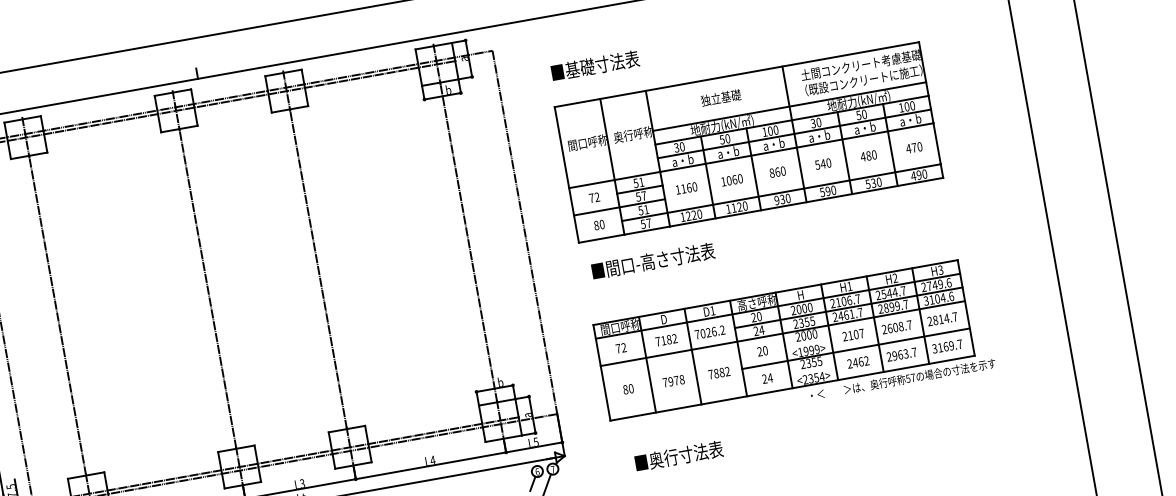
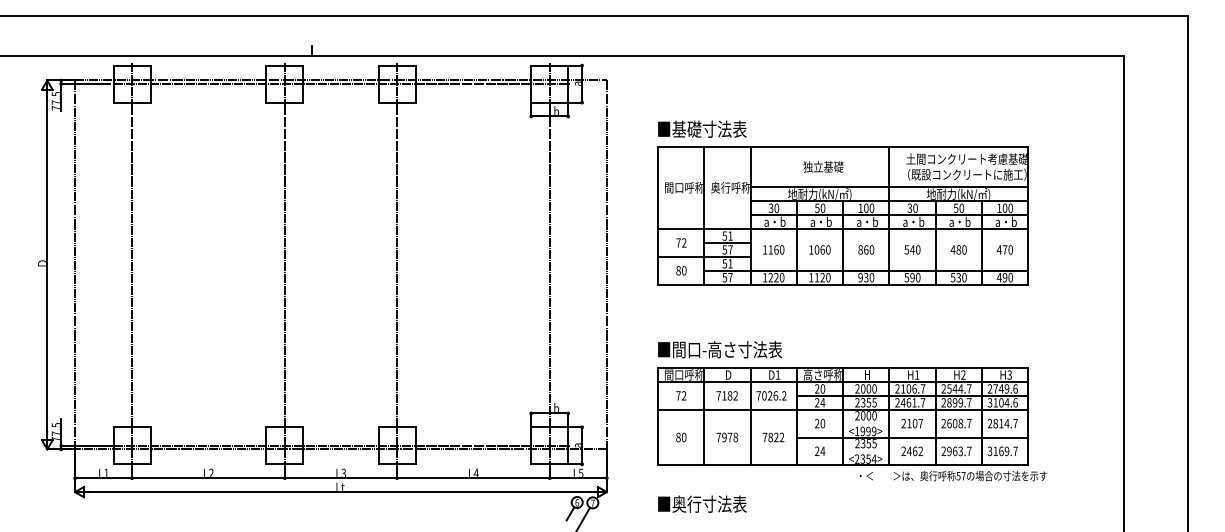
text: (595, 65) -> (702, 128), moved
text: (653, 260) -> (720, 349), moved
text: (722, 372) -> (776, 437), 7882 -> 7822
text: (679, 455) -> (702, 503), moved

